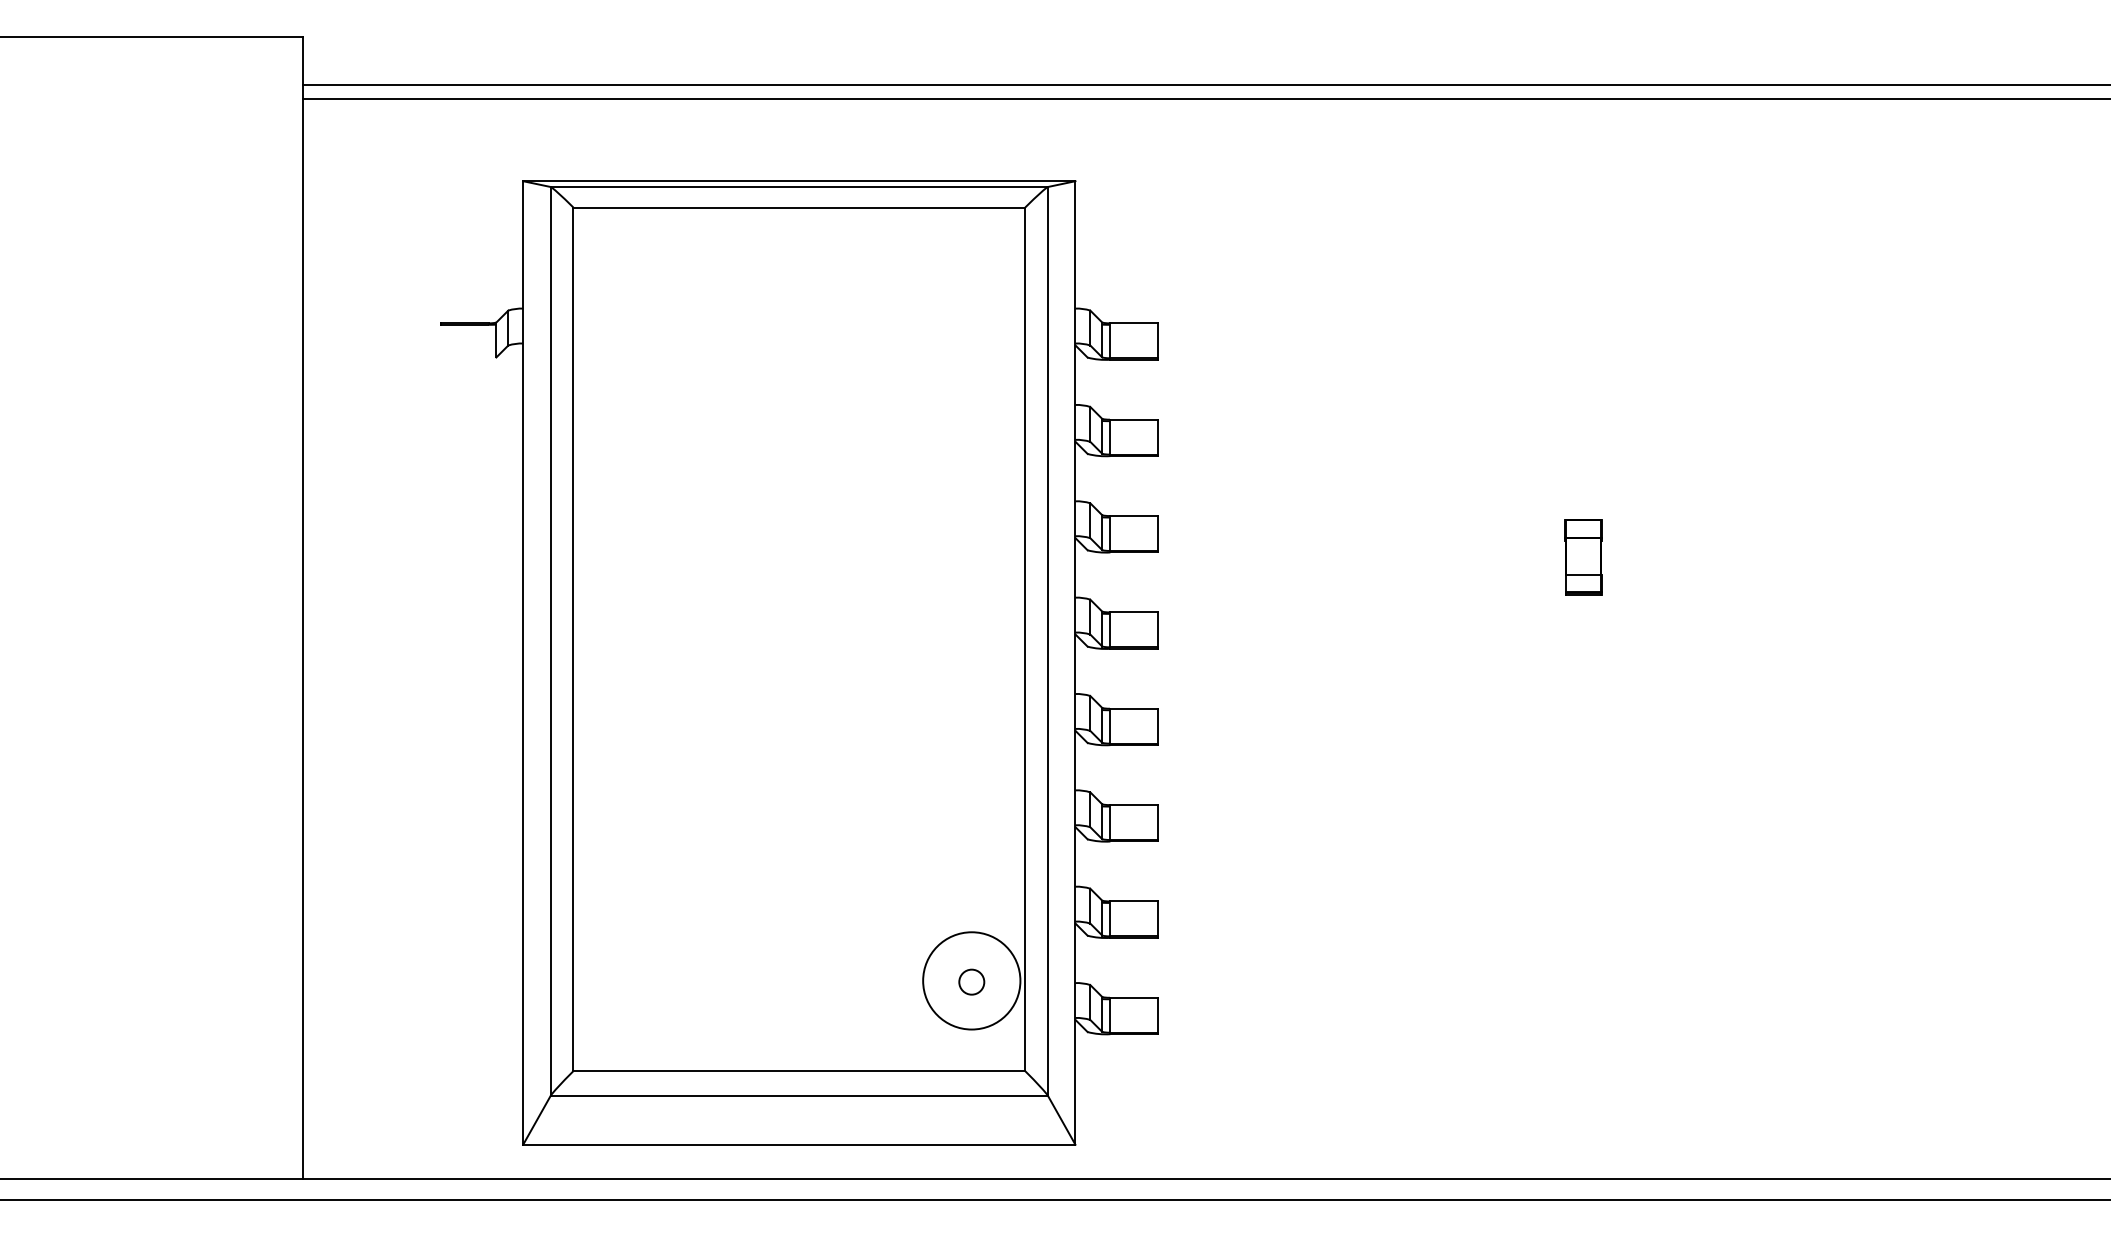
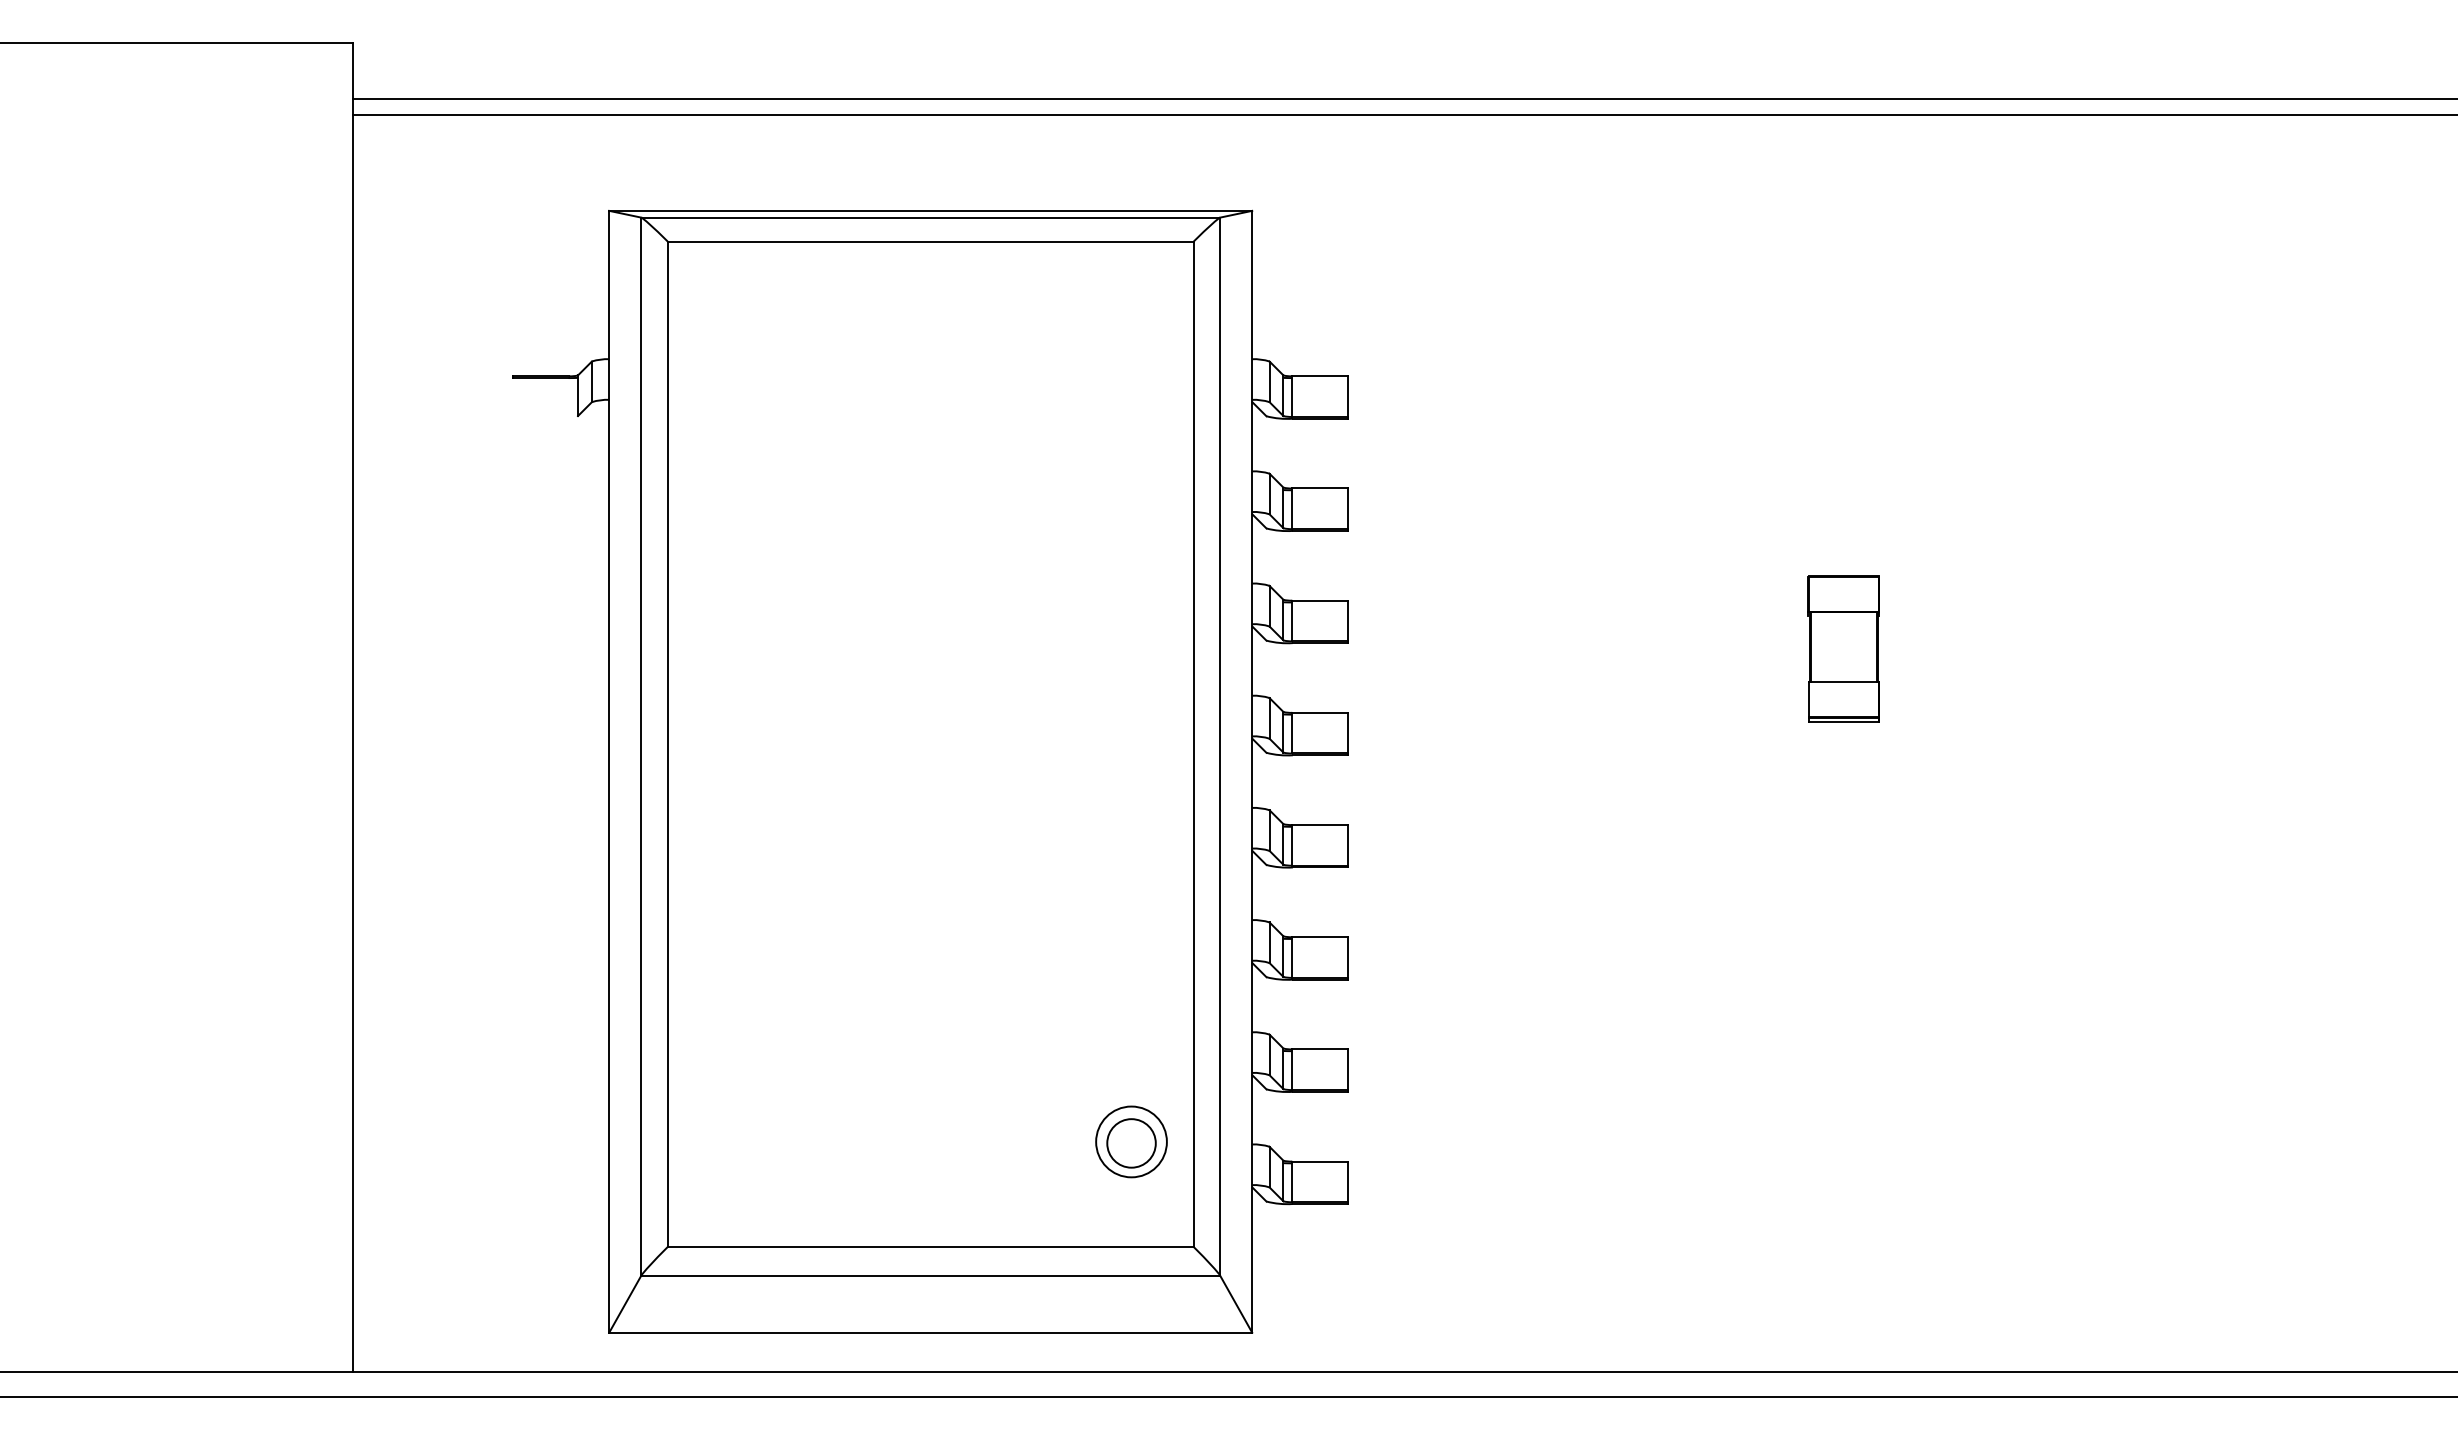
part: (1583, 557) -> (1843, 648), size x1.67
circle: (971, 980) -> (1131, 1141), size x0.62
circle: (971, 982) -> (1131, 1143), size x1.67

